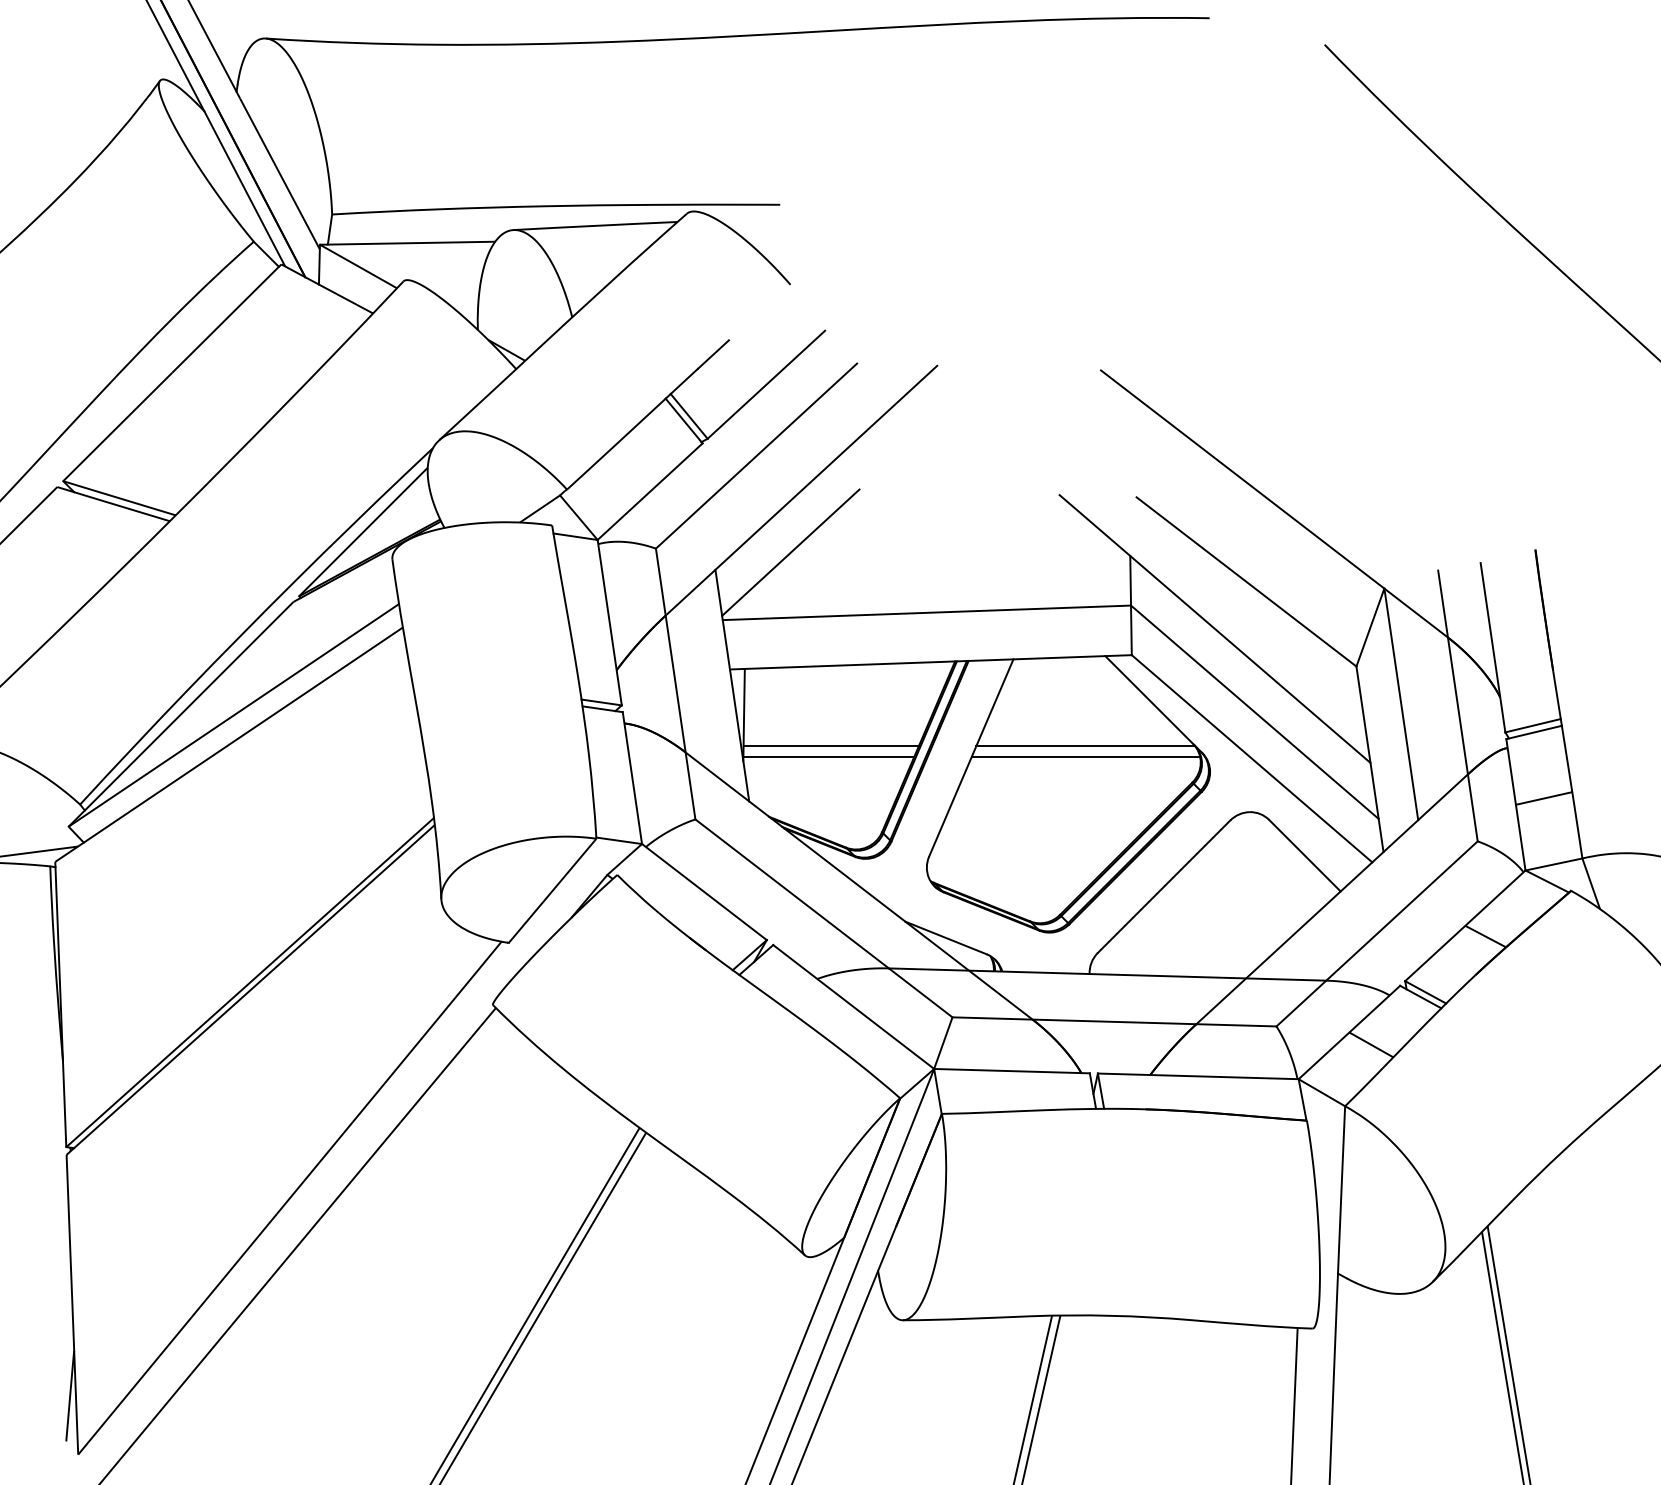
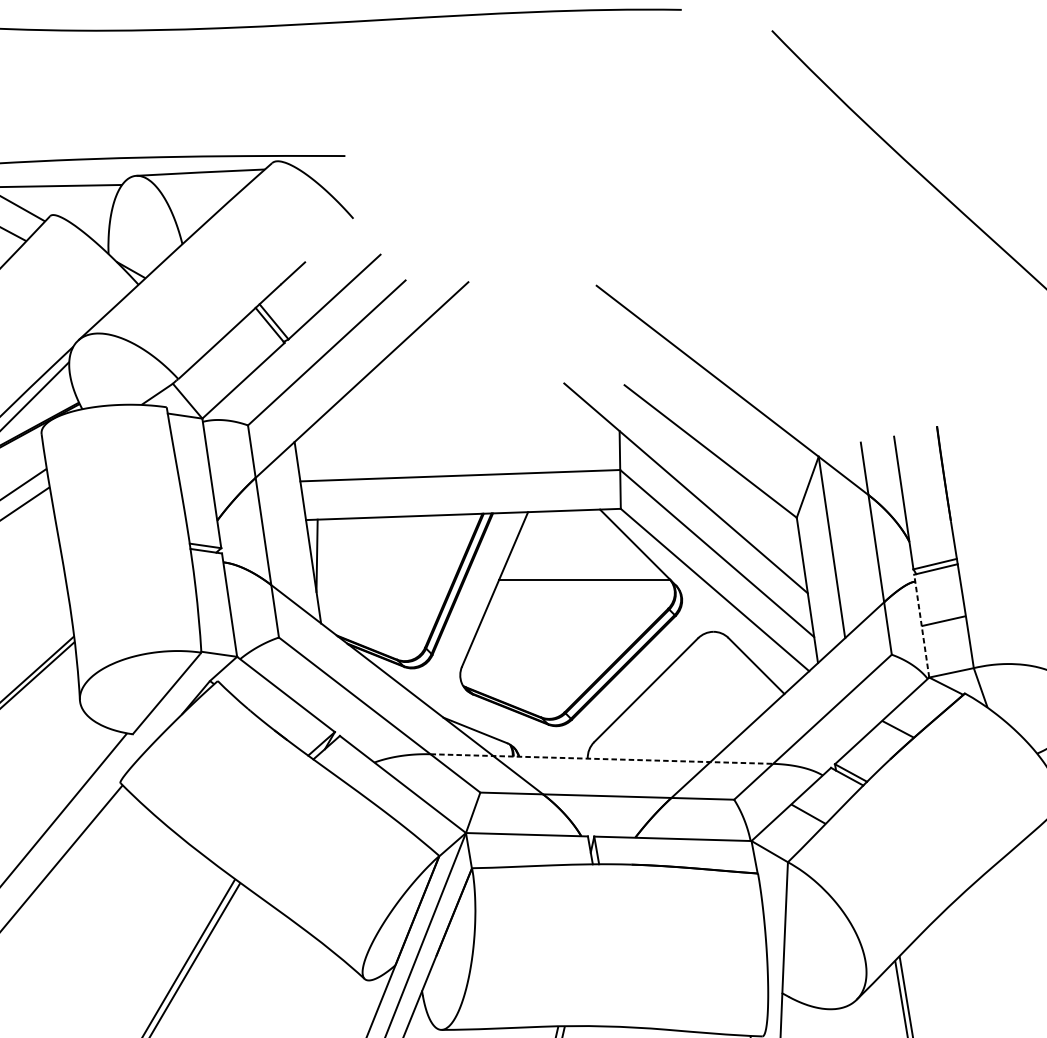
line: (790, 552) -> (353, 428), removed
line: (830, 746) -> (384, 580), removed
line: (828, 757) -> (383, 589), removed
line: (1085, 757) -> (584, 589), removed
line: (1515, 804) -> (921, 625), solid -> dashed
line: (1107, 974) -> (601, 759), solid -> dashed

